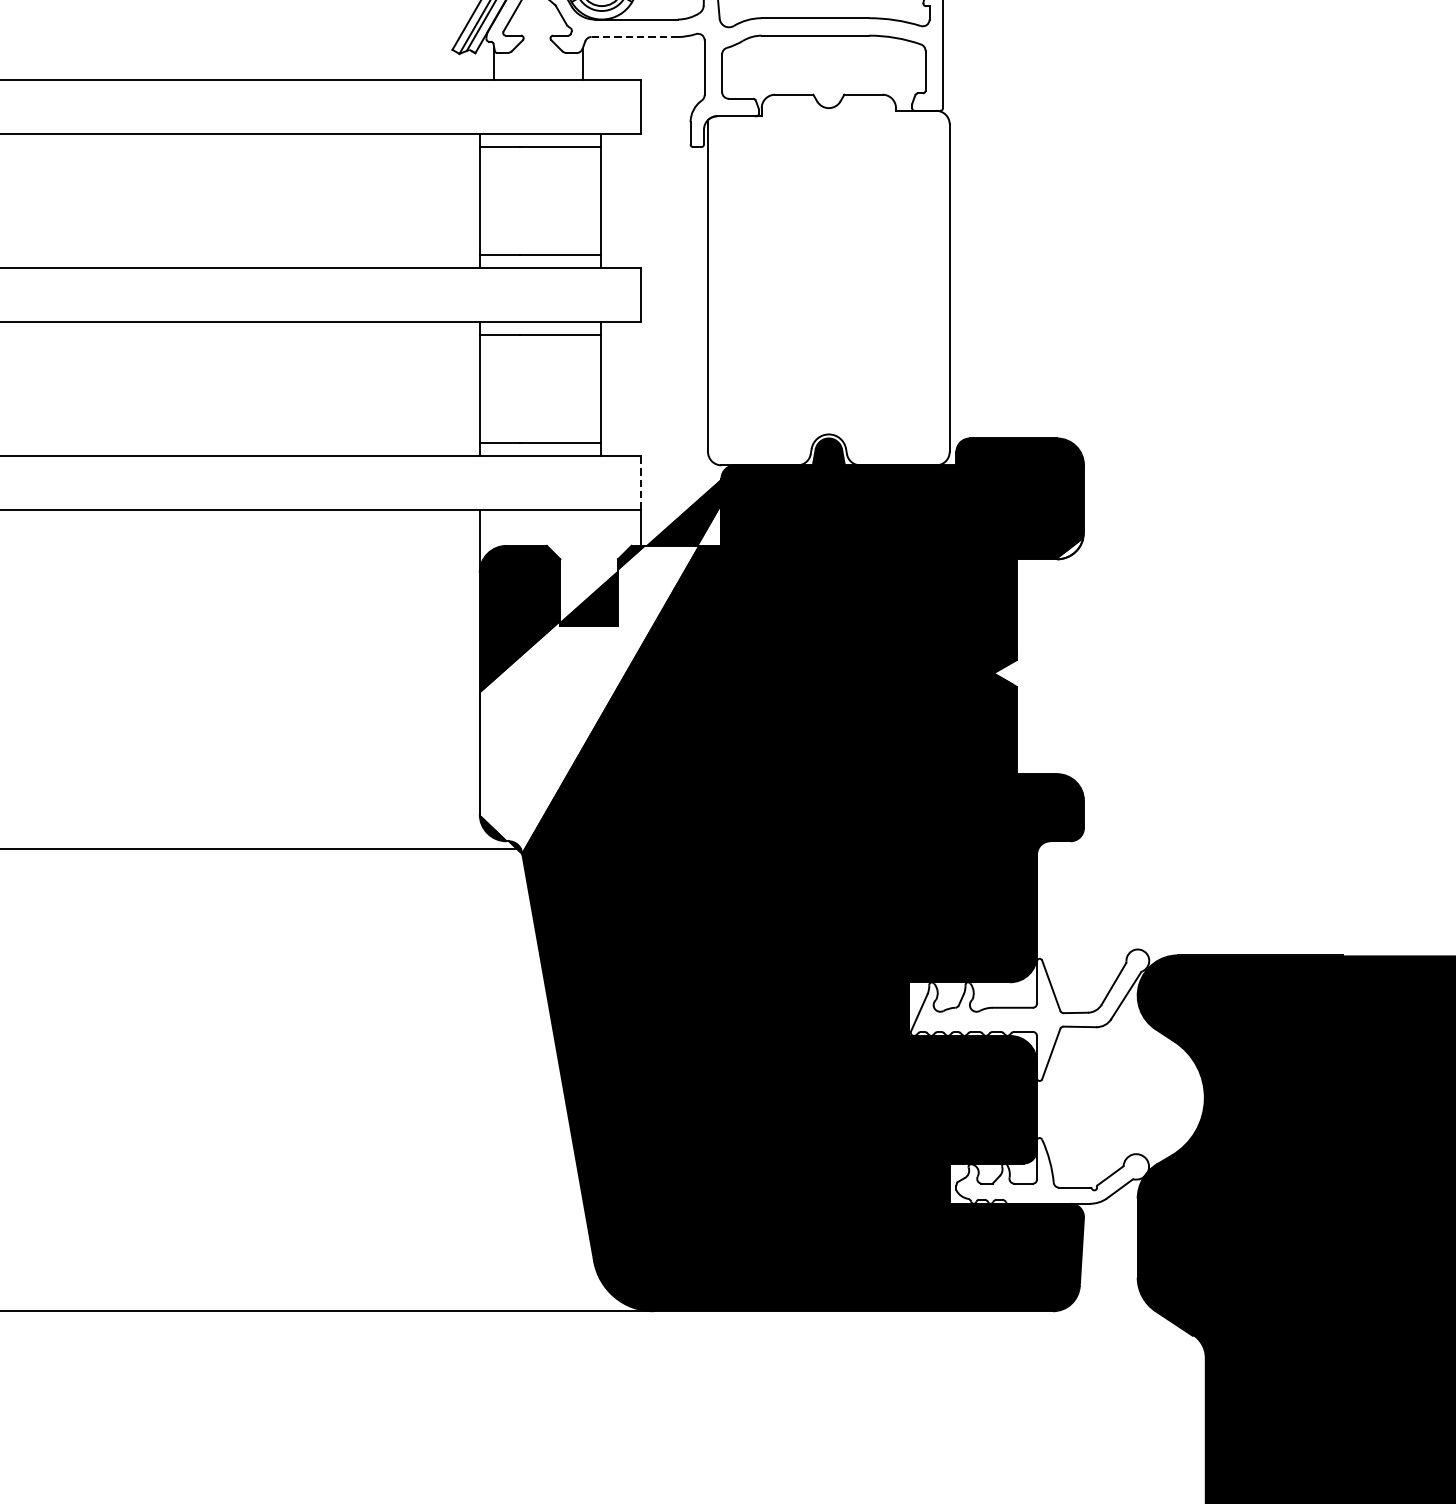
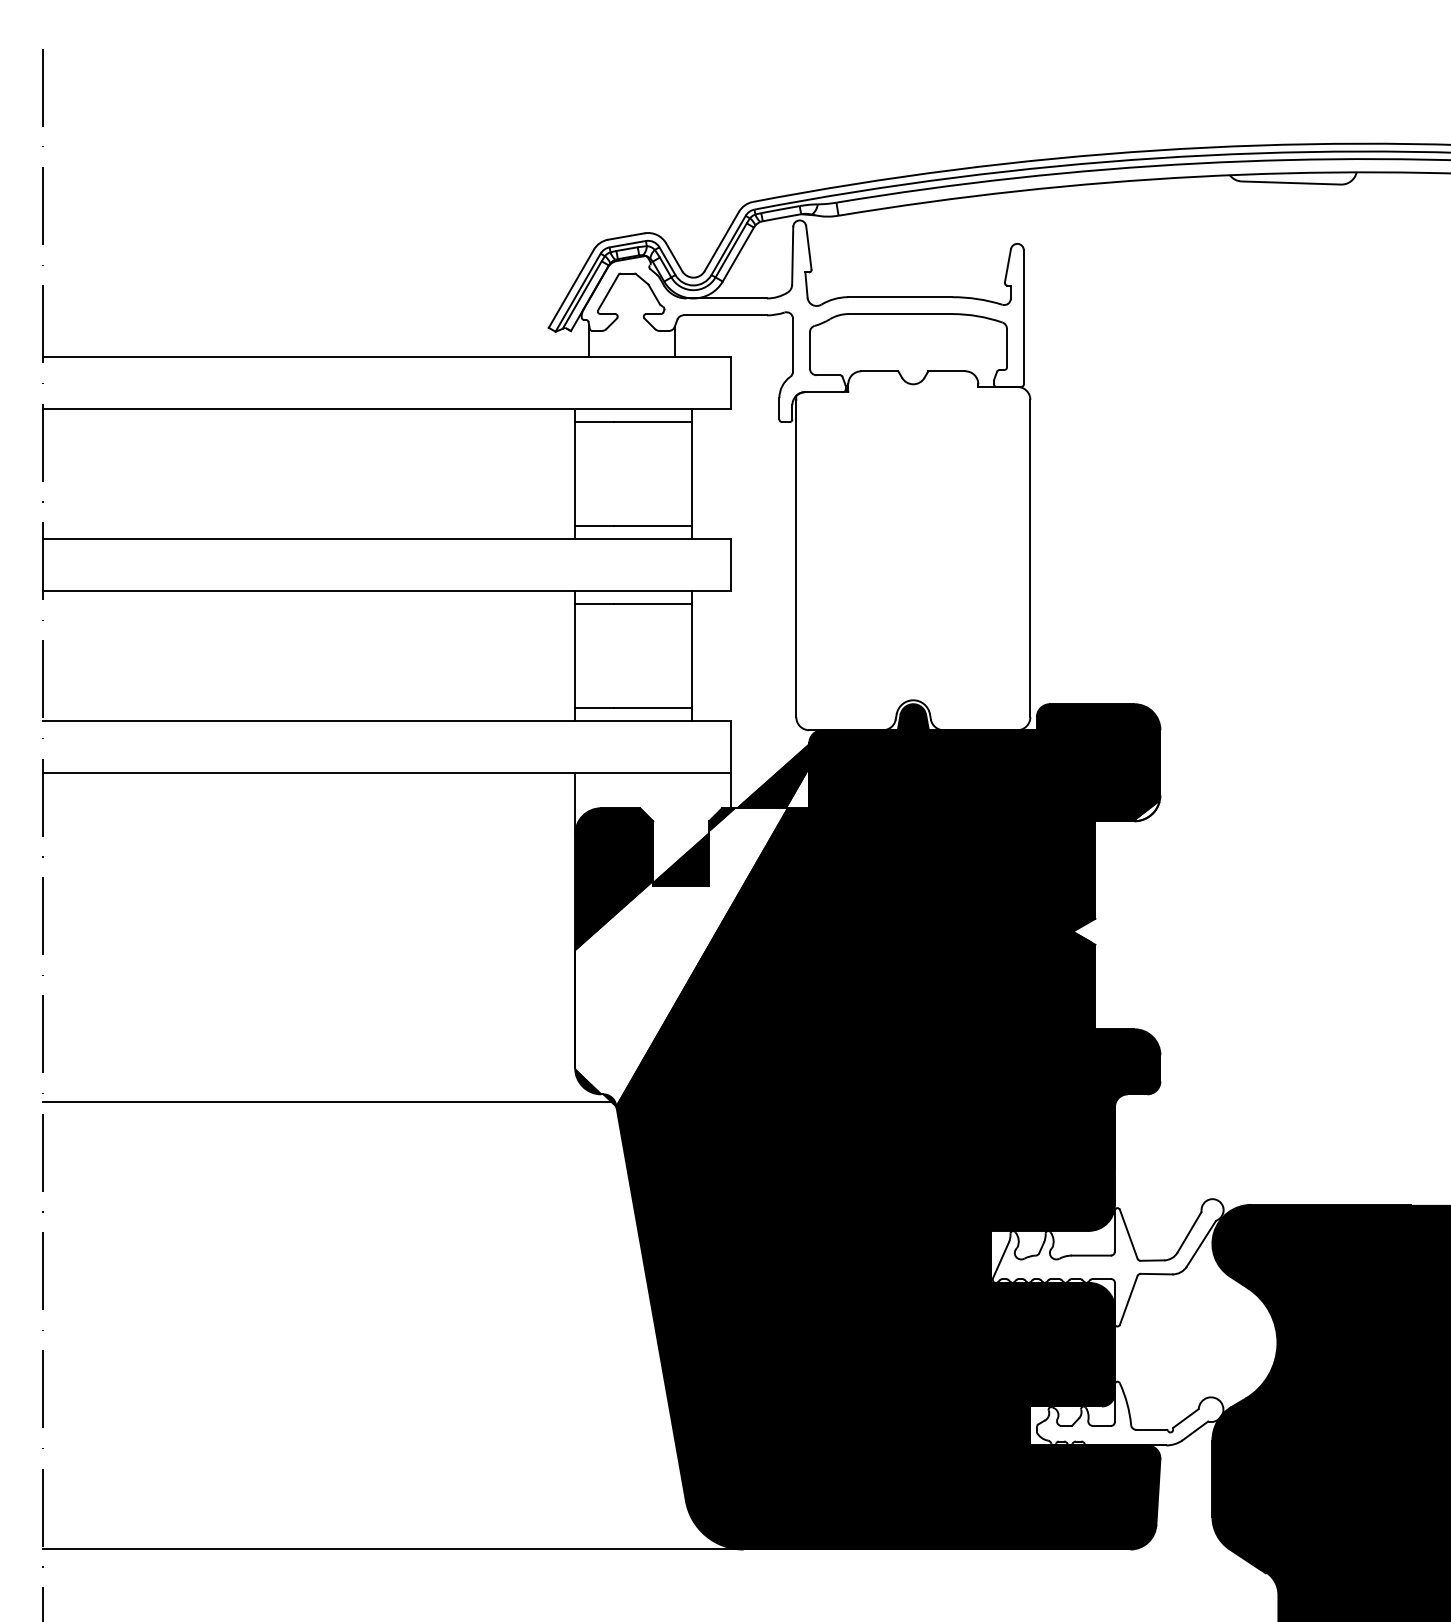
line: (634, 37) -> (725, 315), dashed -> solid
line: (641, 482) -> (731, 746), dashed -> solid

